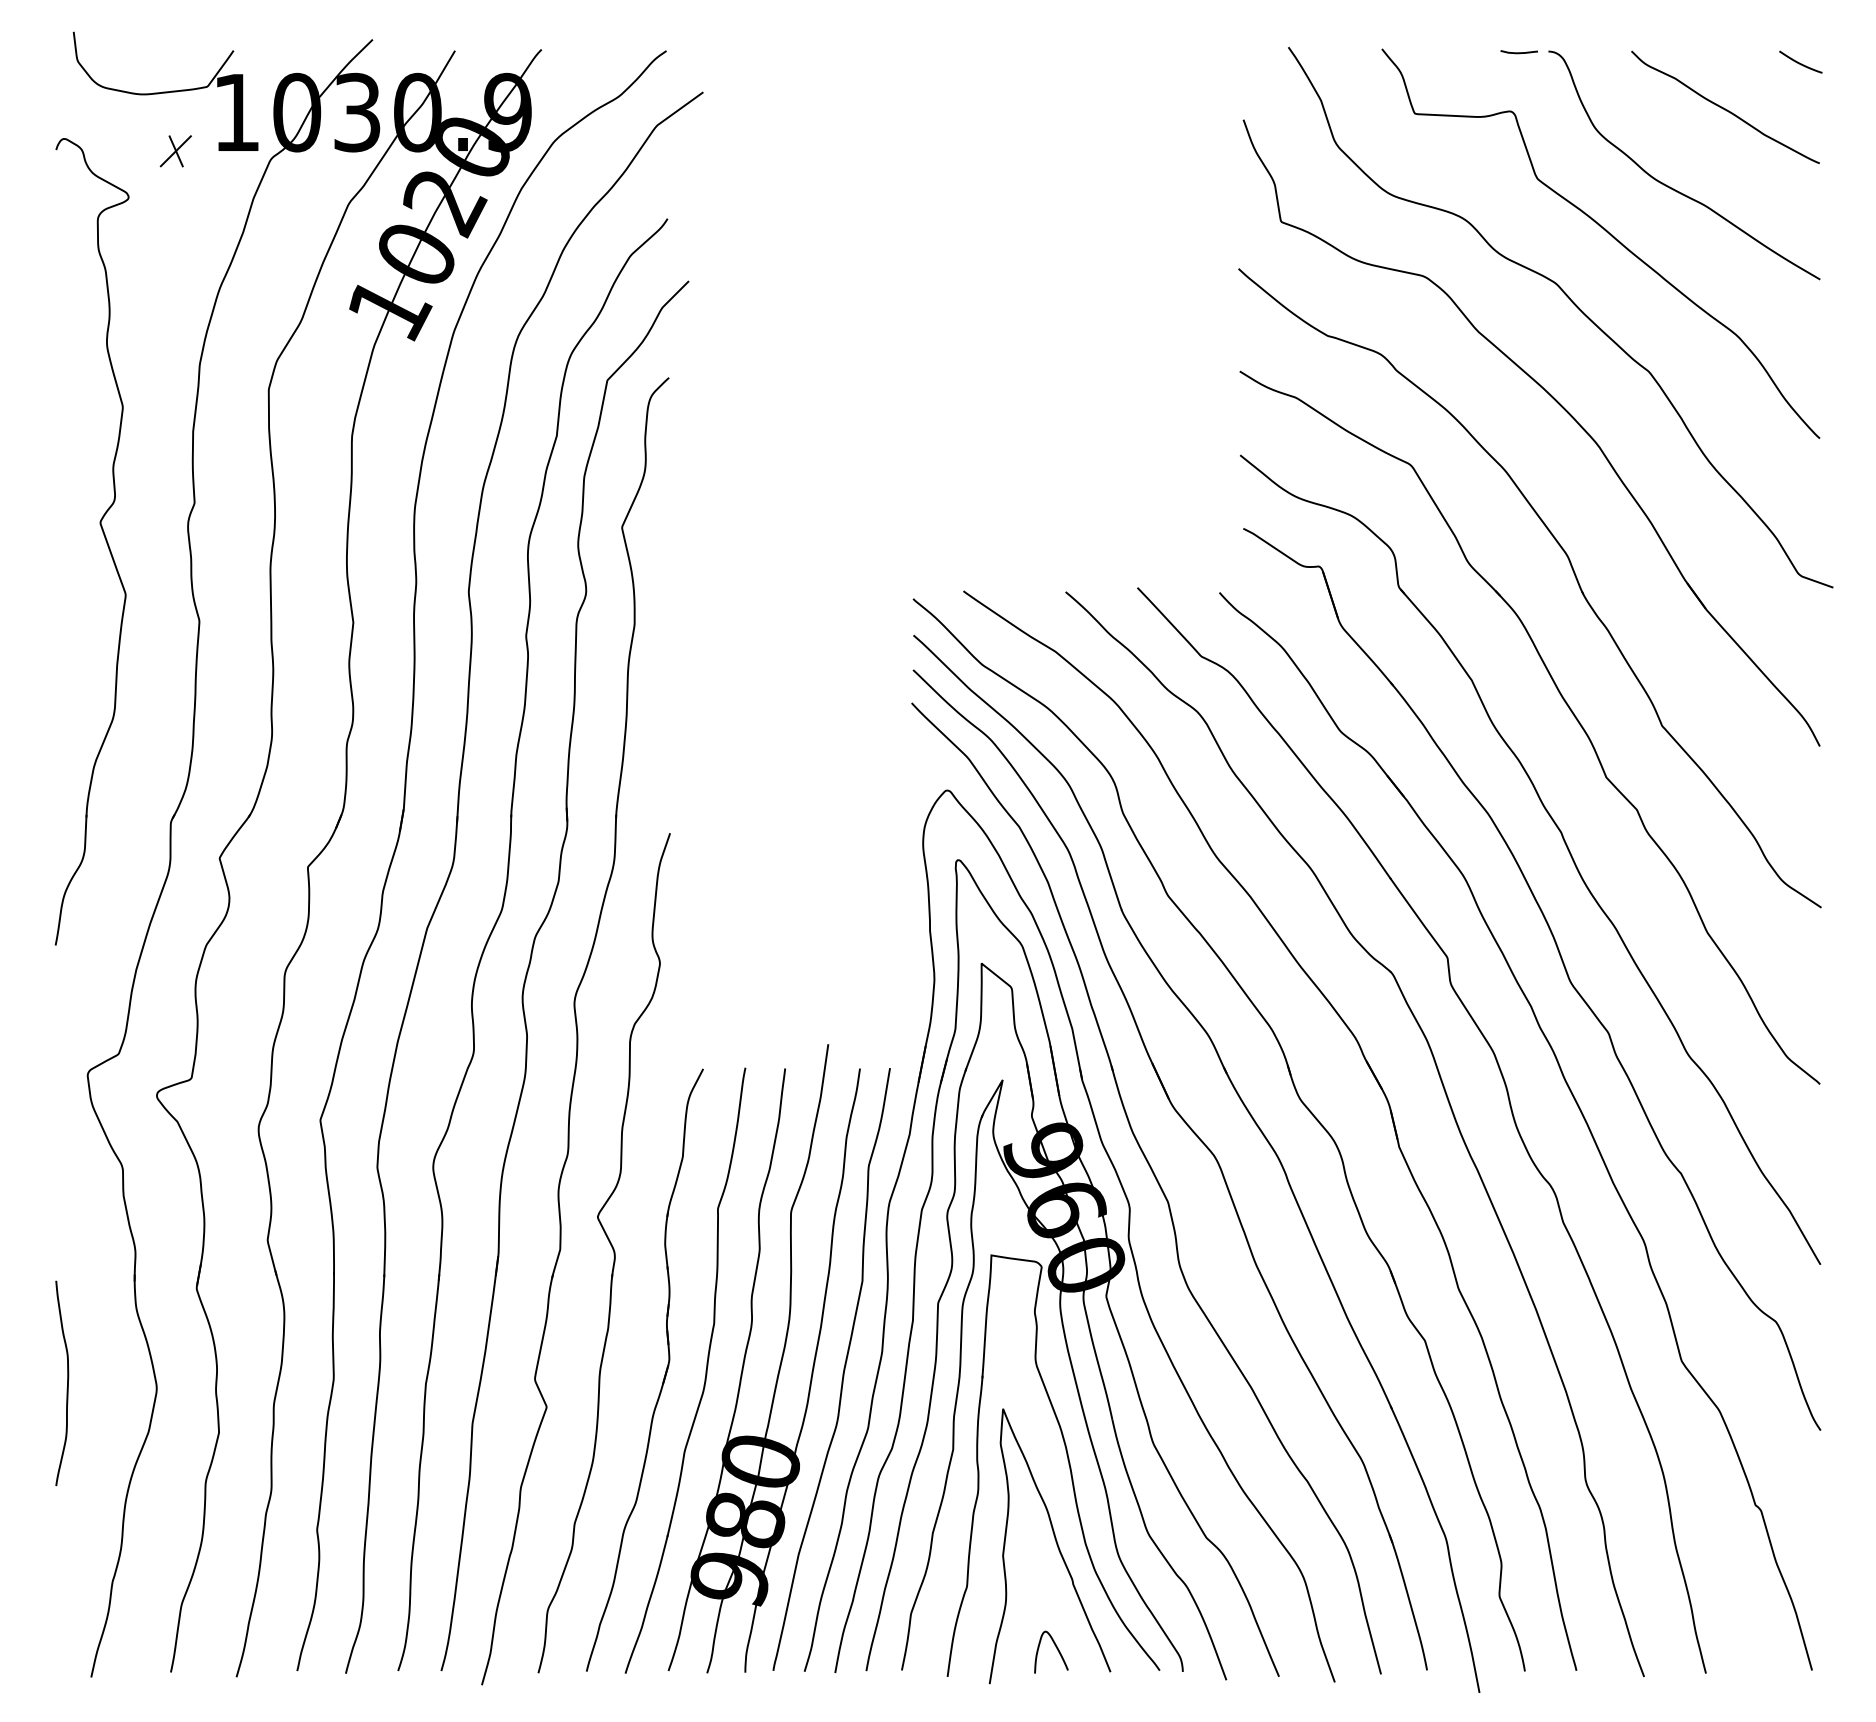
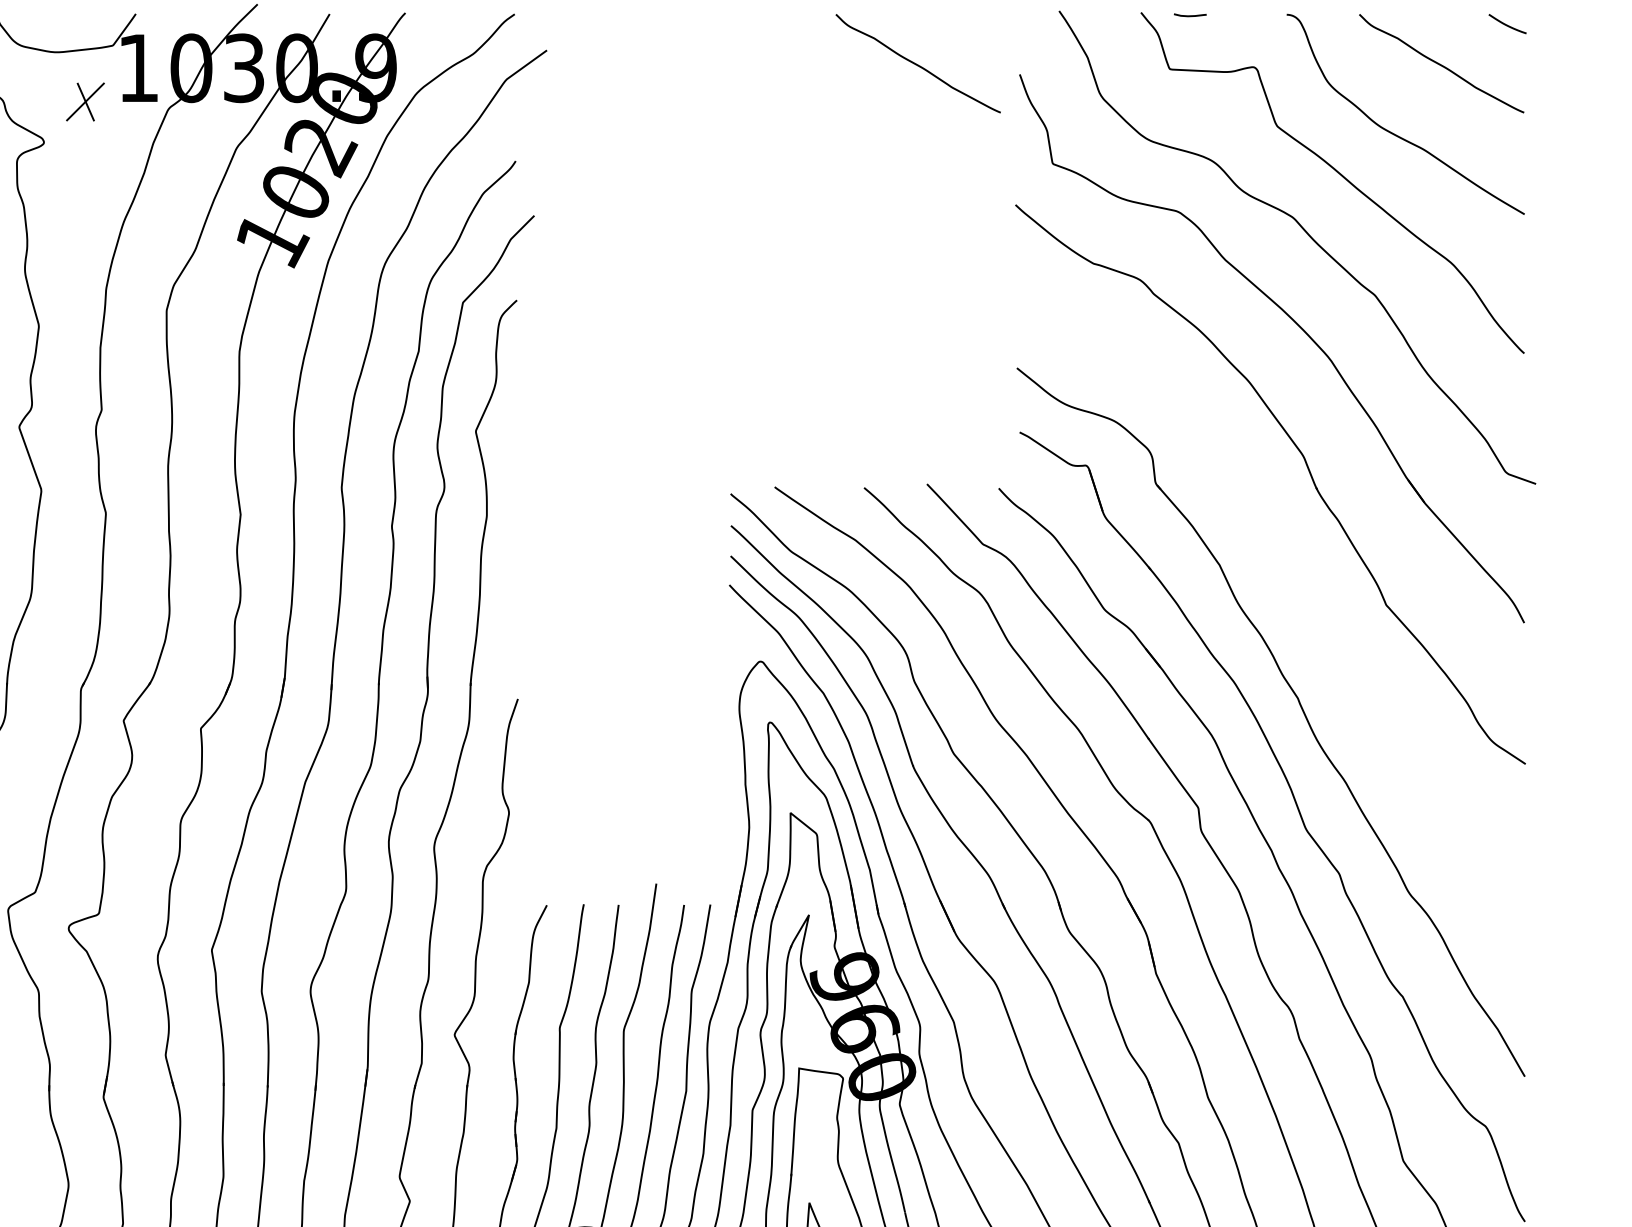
curve: (1518, 52) -> (1189, 15), moved
curve: (1127, 108) -> (918, 64), added
part: (175, 151) -> (84, 102), size x1.4
part: (1564, 702) -> (1300, 584), removed

